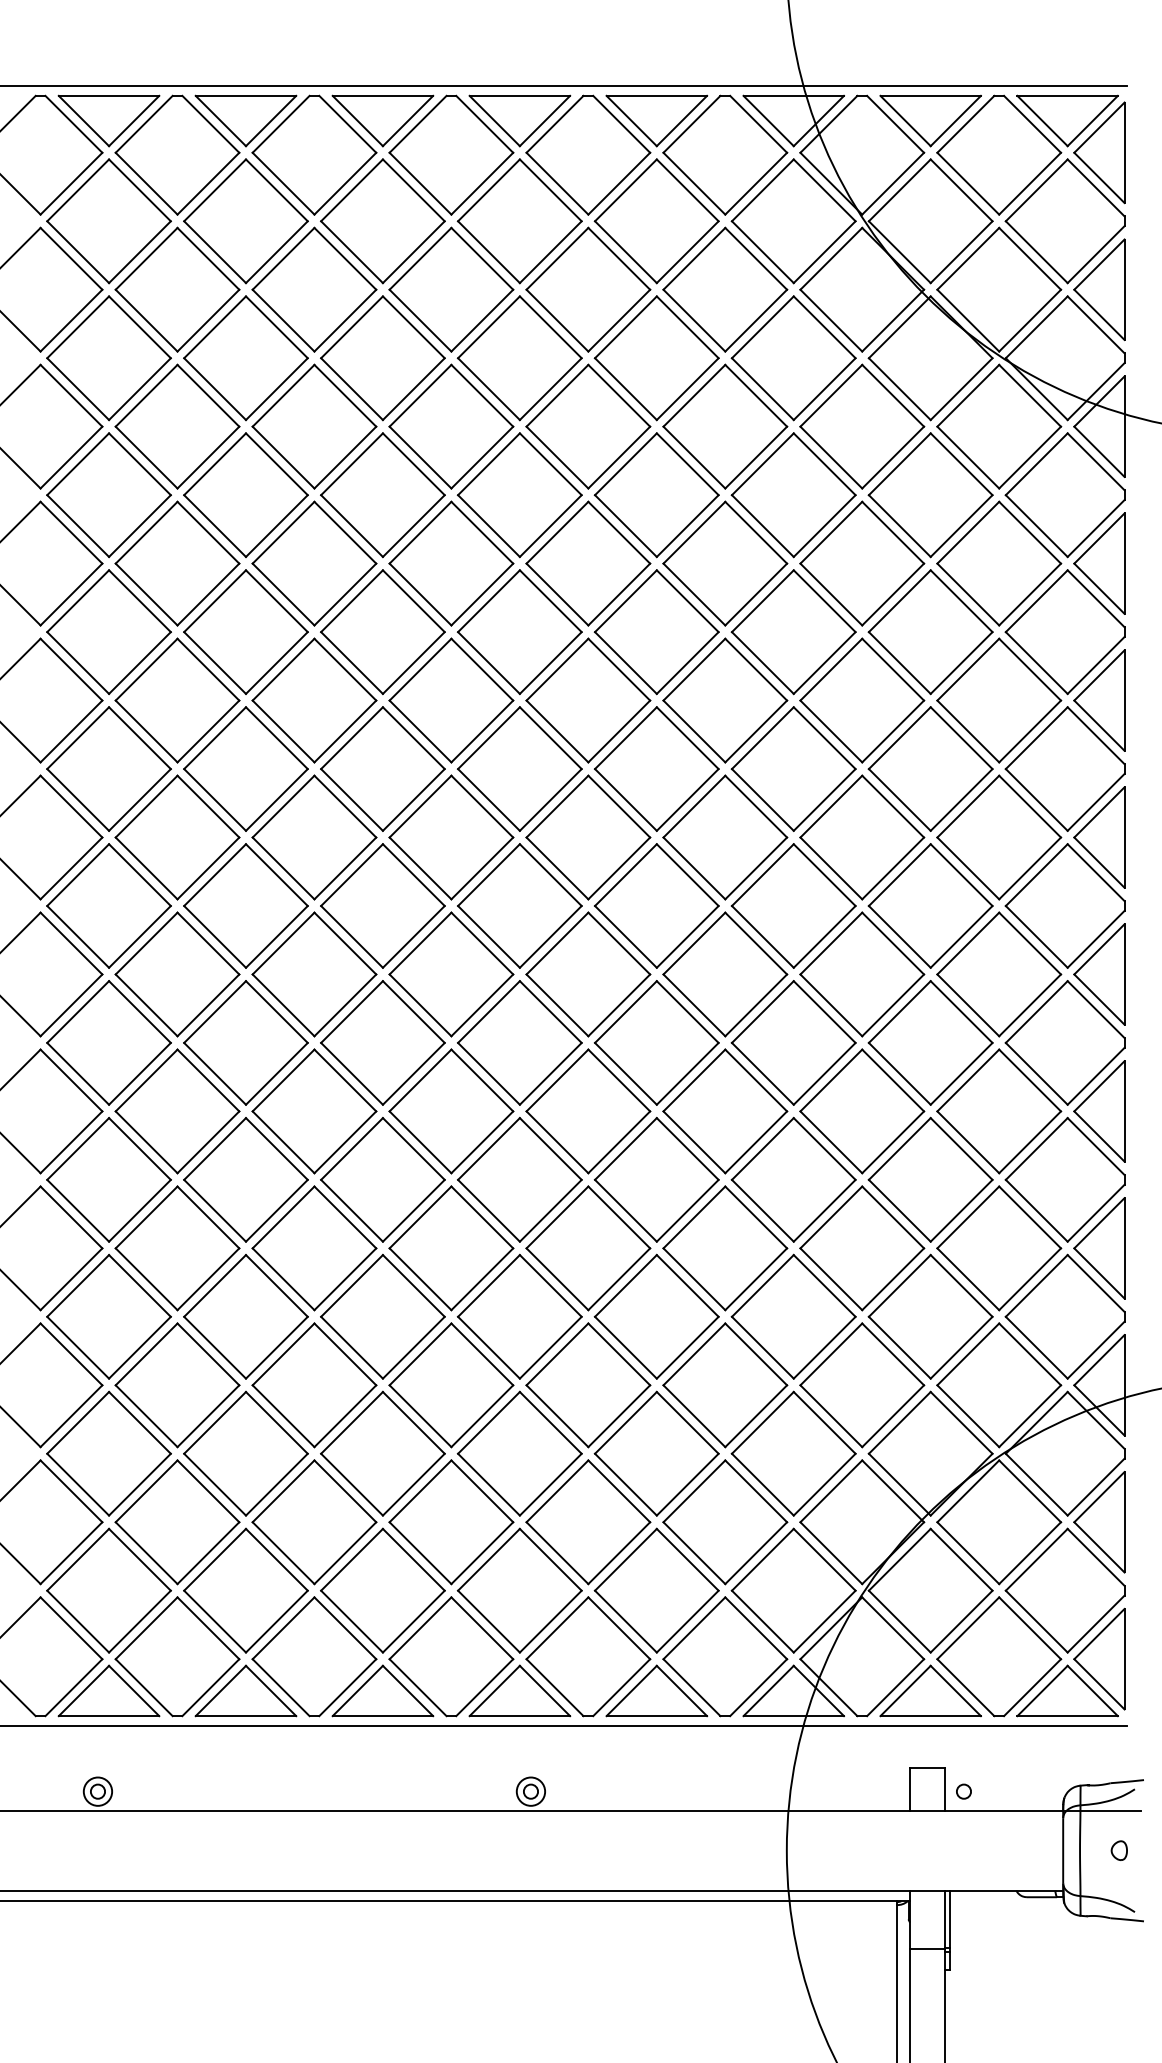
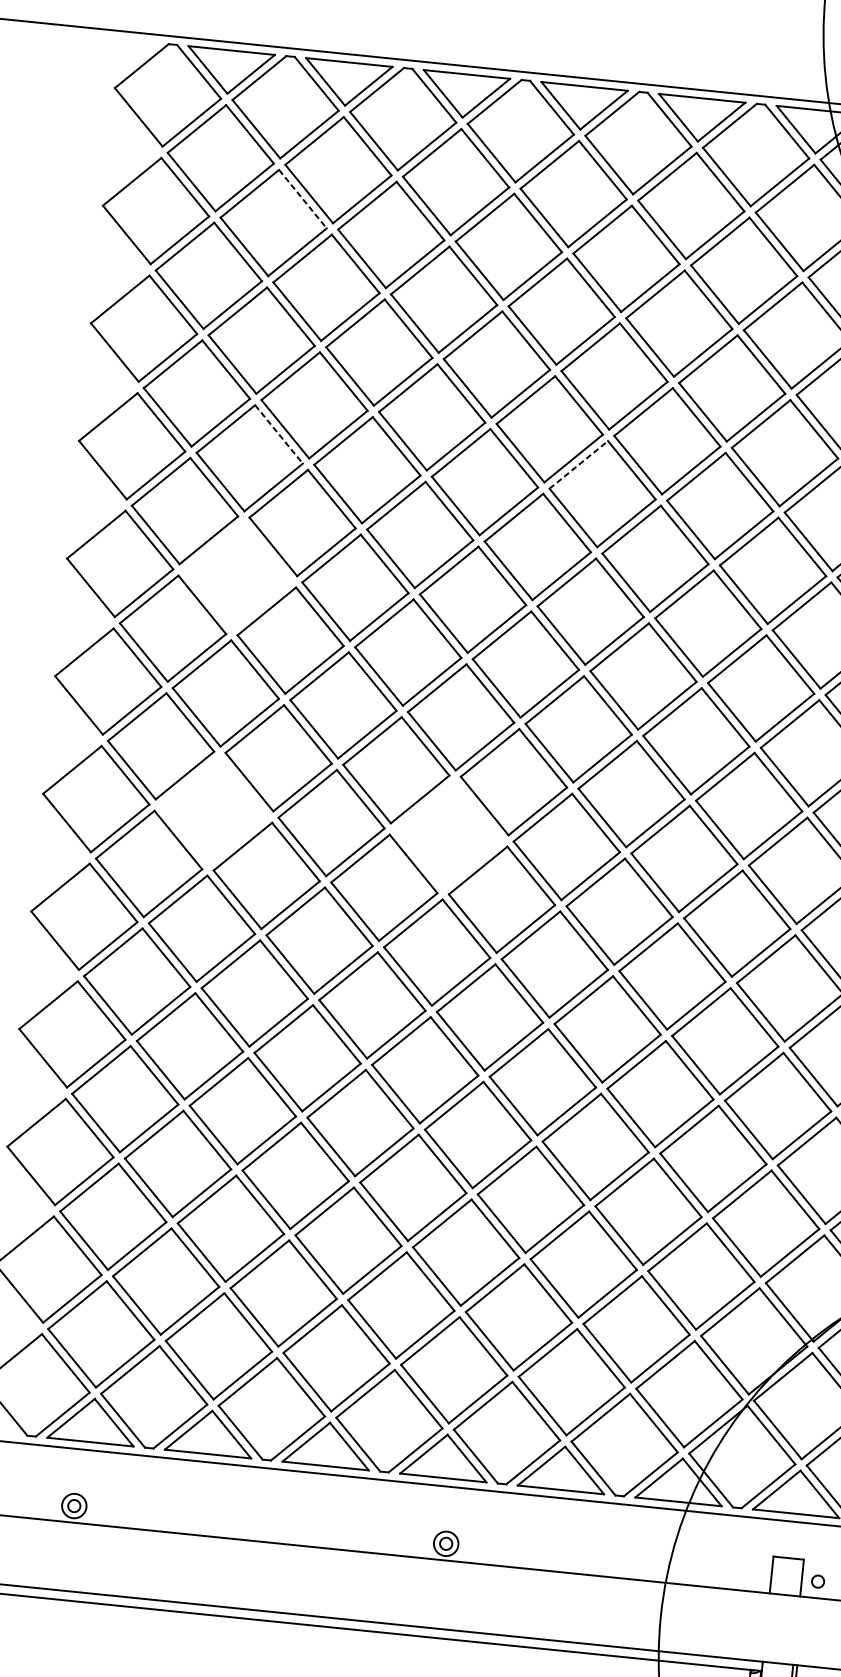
line: (208, 258) -> (303, 198), solid -> dashed
line: (208, 532) -> (279, 434), solid -> dashed
line: (557, 532) -> (578, 464), solid -> dashed
part: (177, 700) -> (237, 575), removed
part: (177, 974) -> (213, 811), removed
part: (451, 974) -> (449, 835), removed

